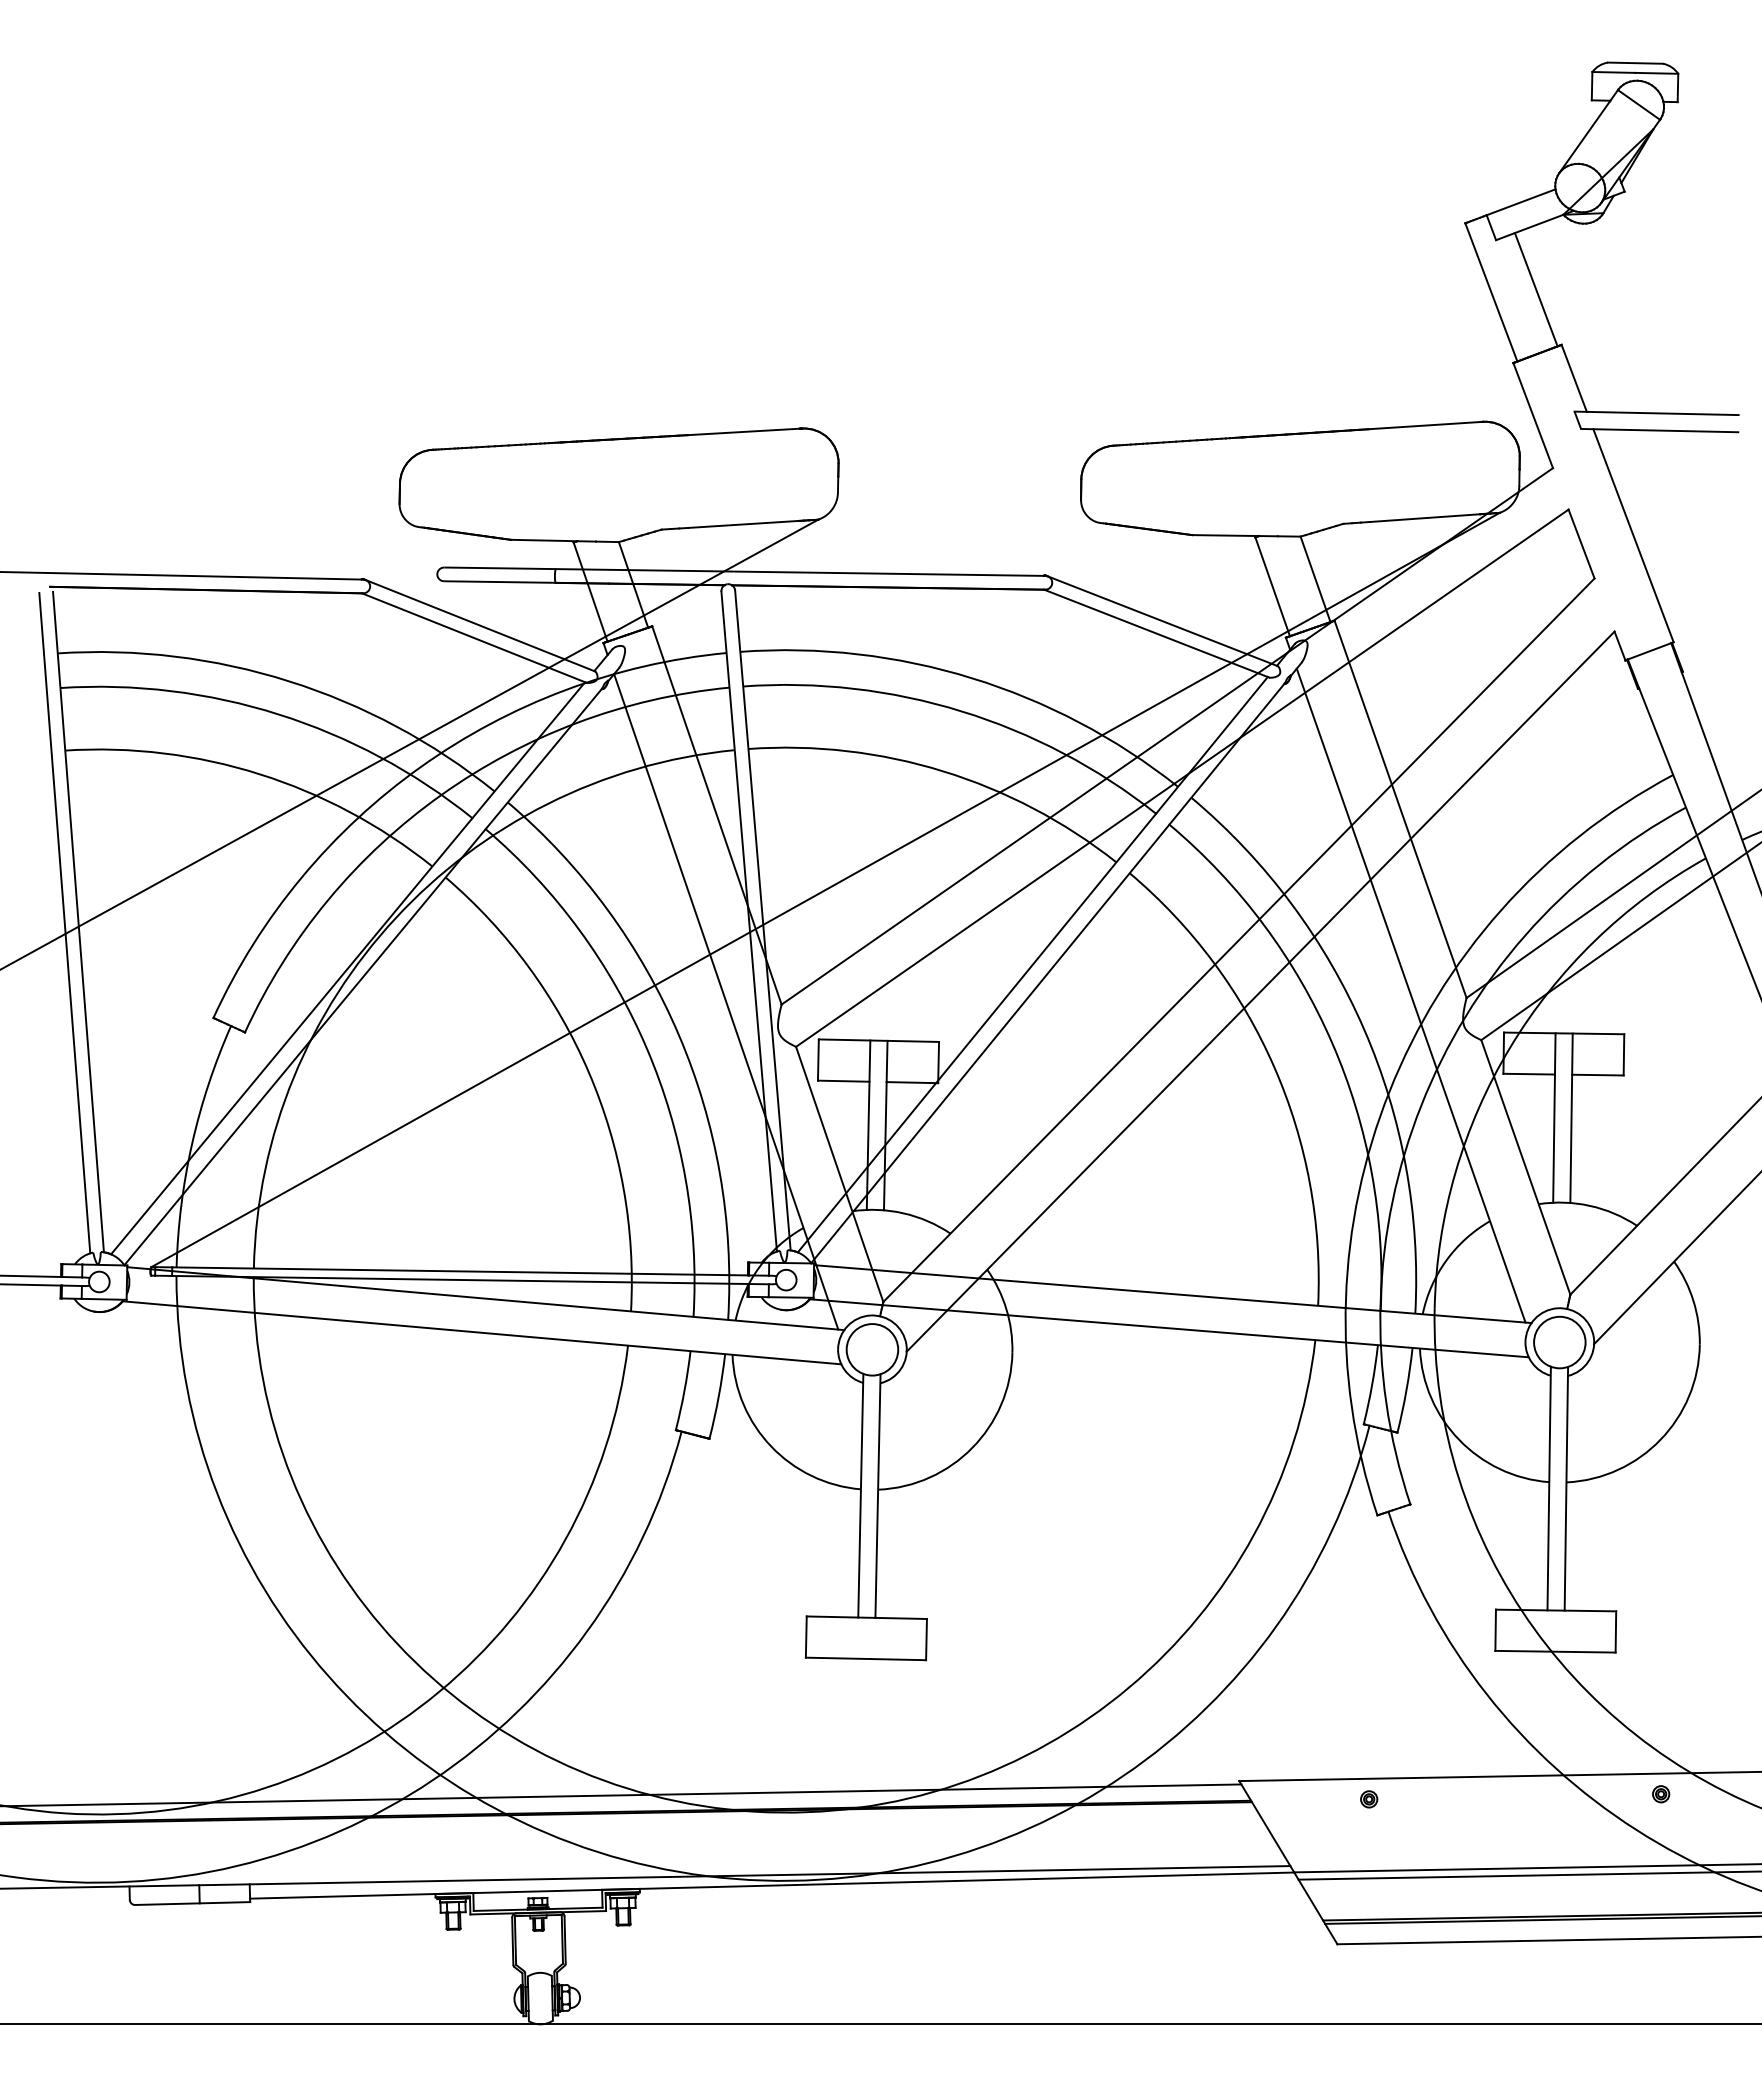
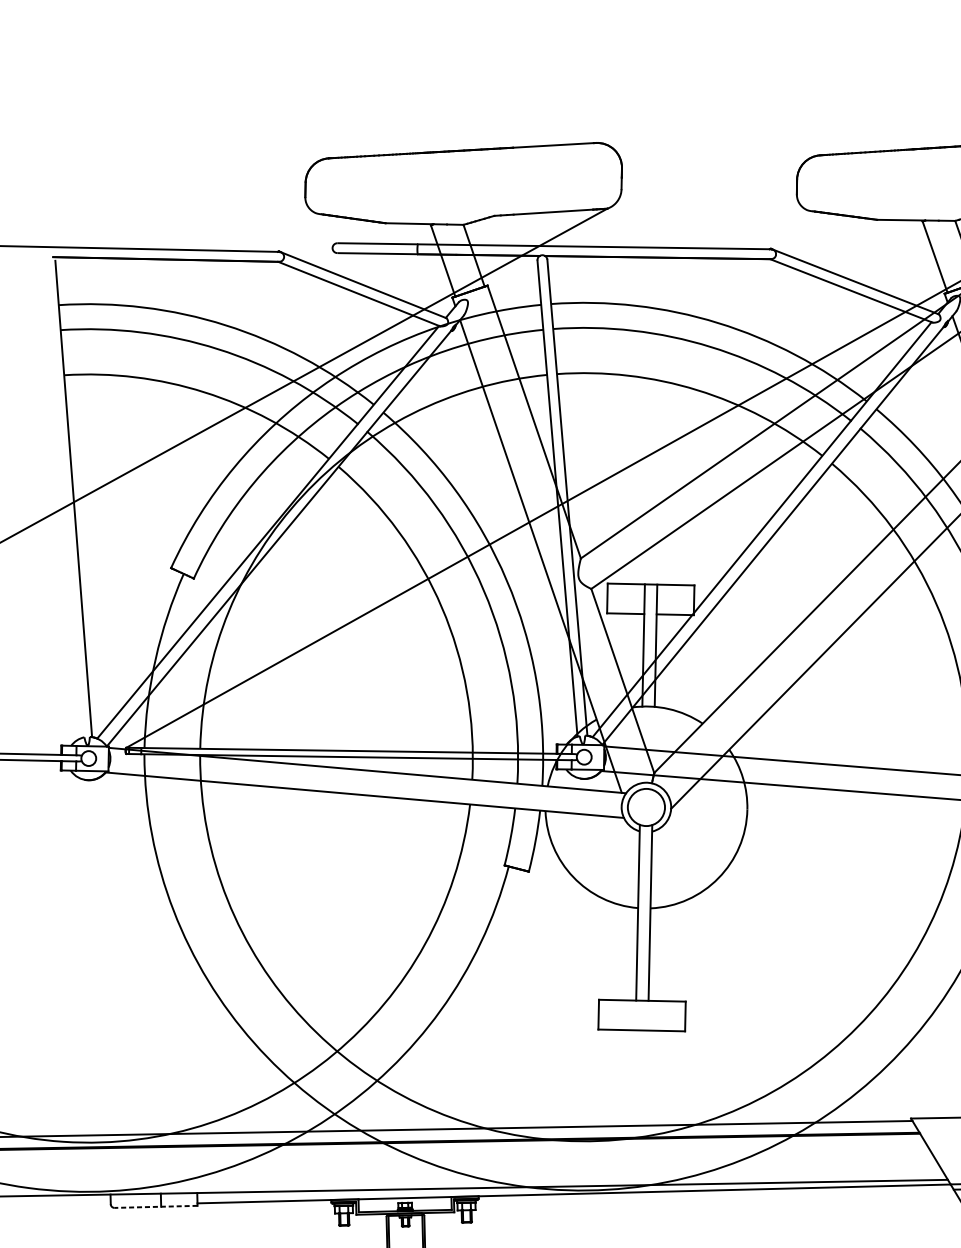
line: (64, 923) -> (63, 499), removed
line: (192, 1903) -> (155, 1206), solid -> dashed

